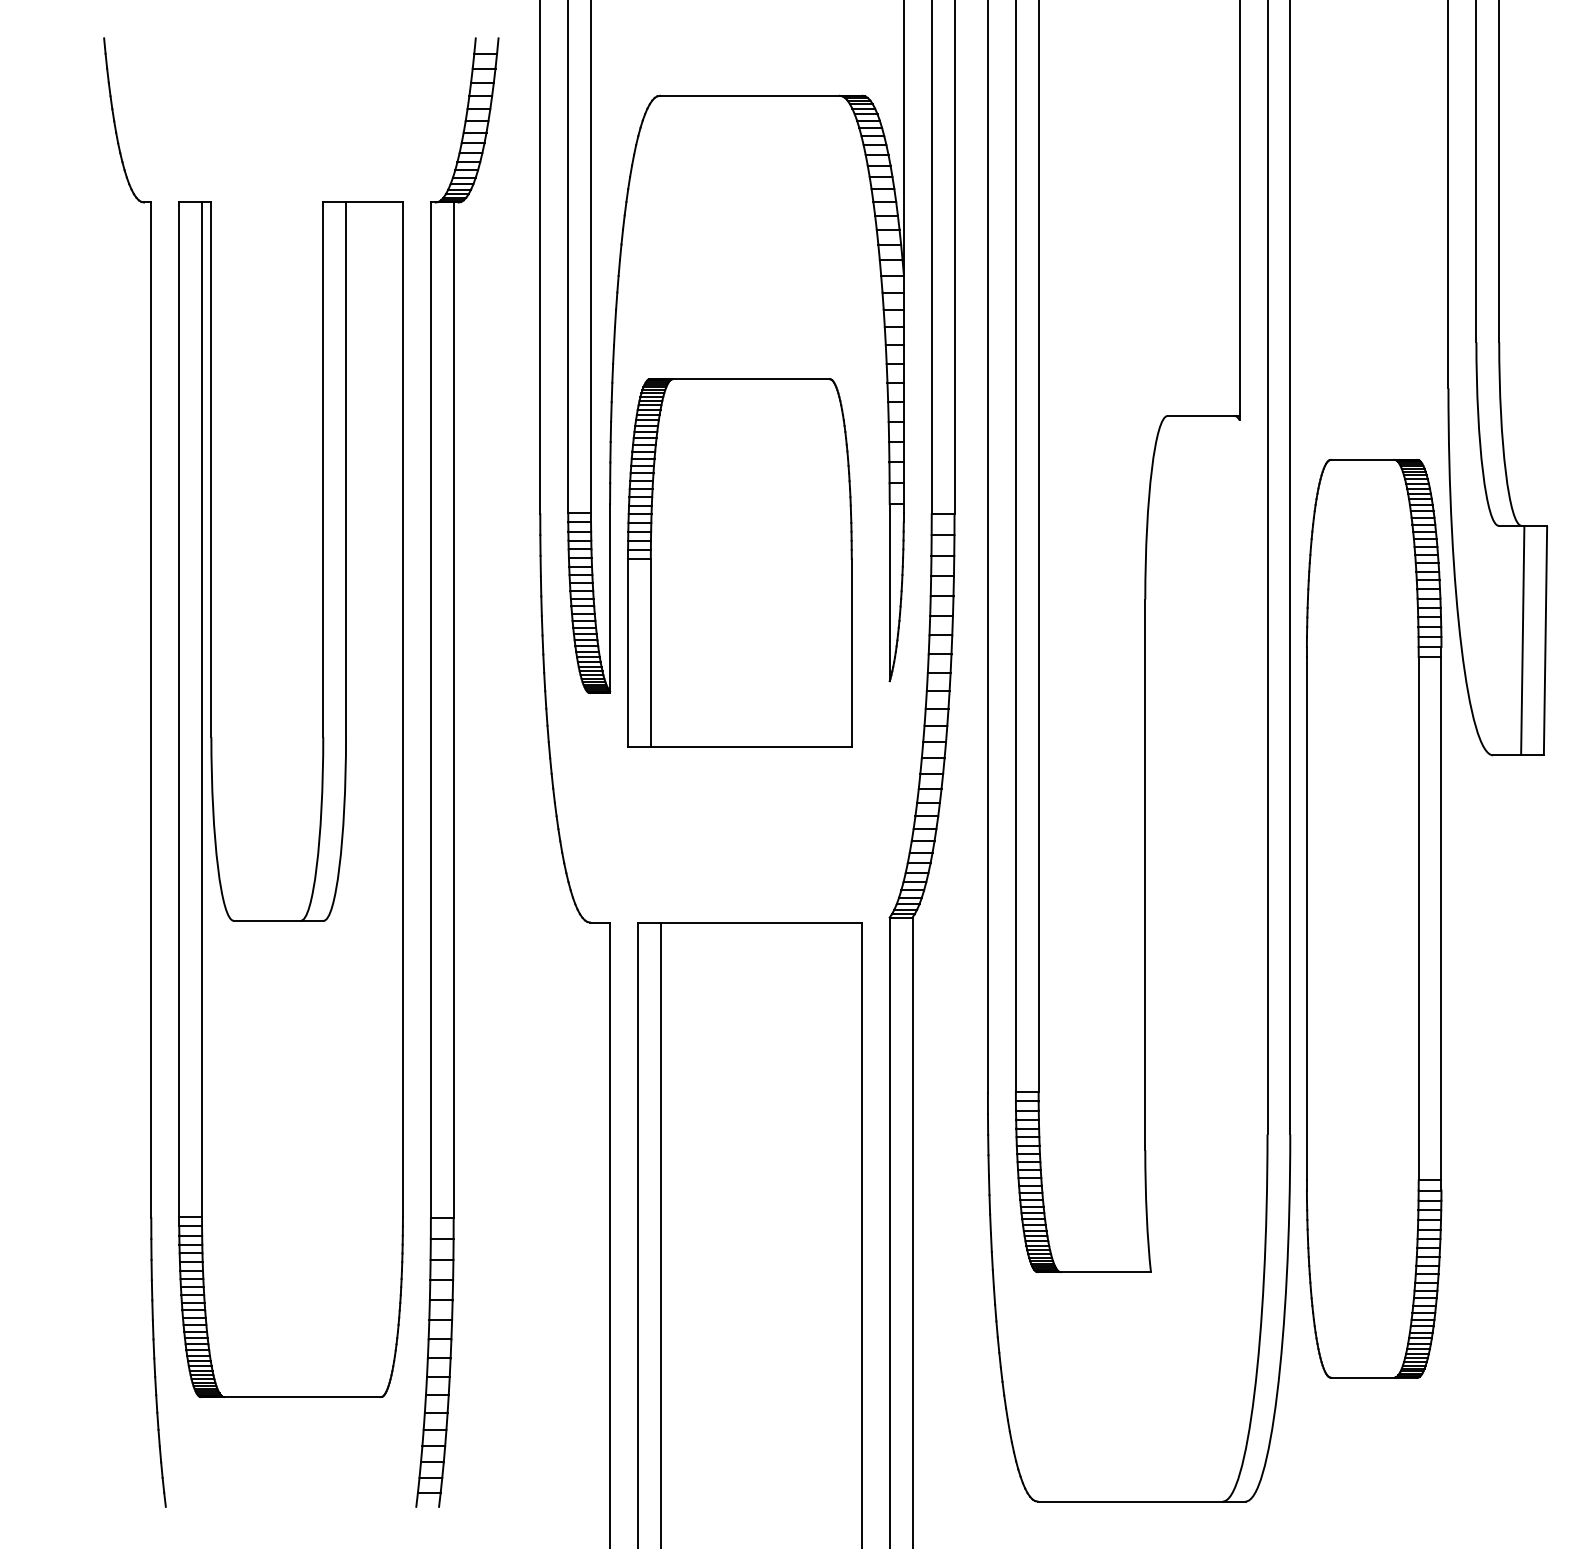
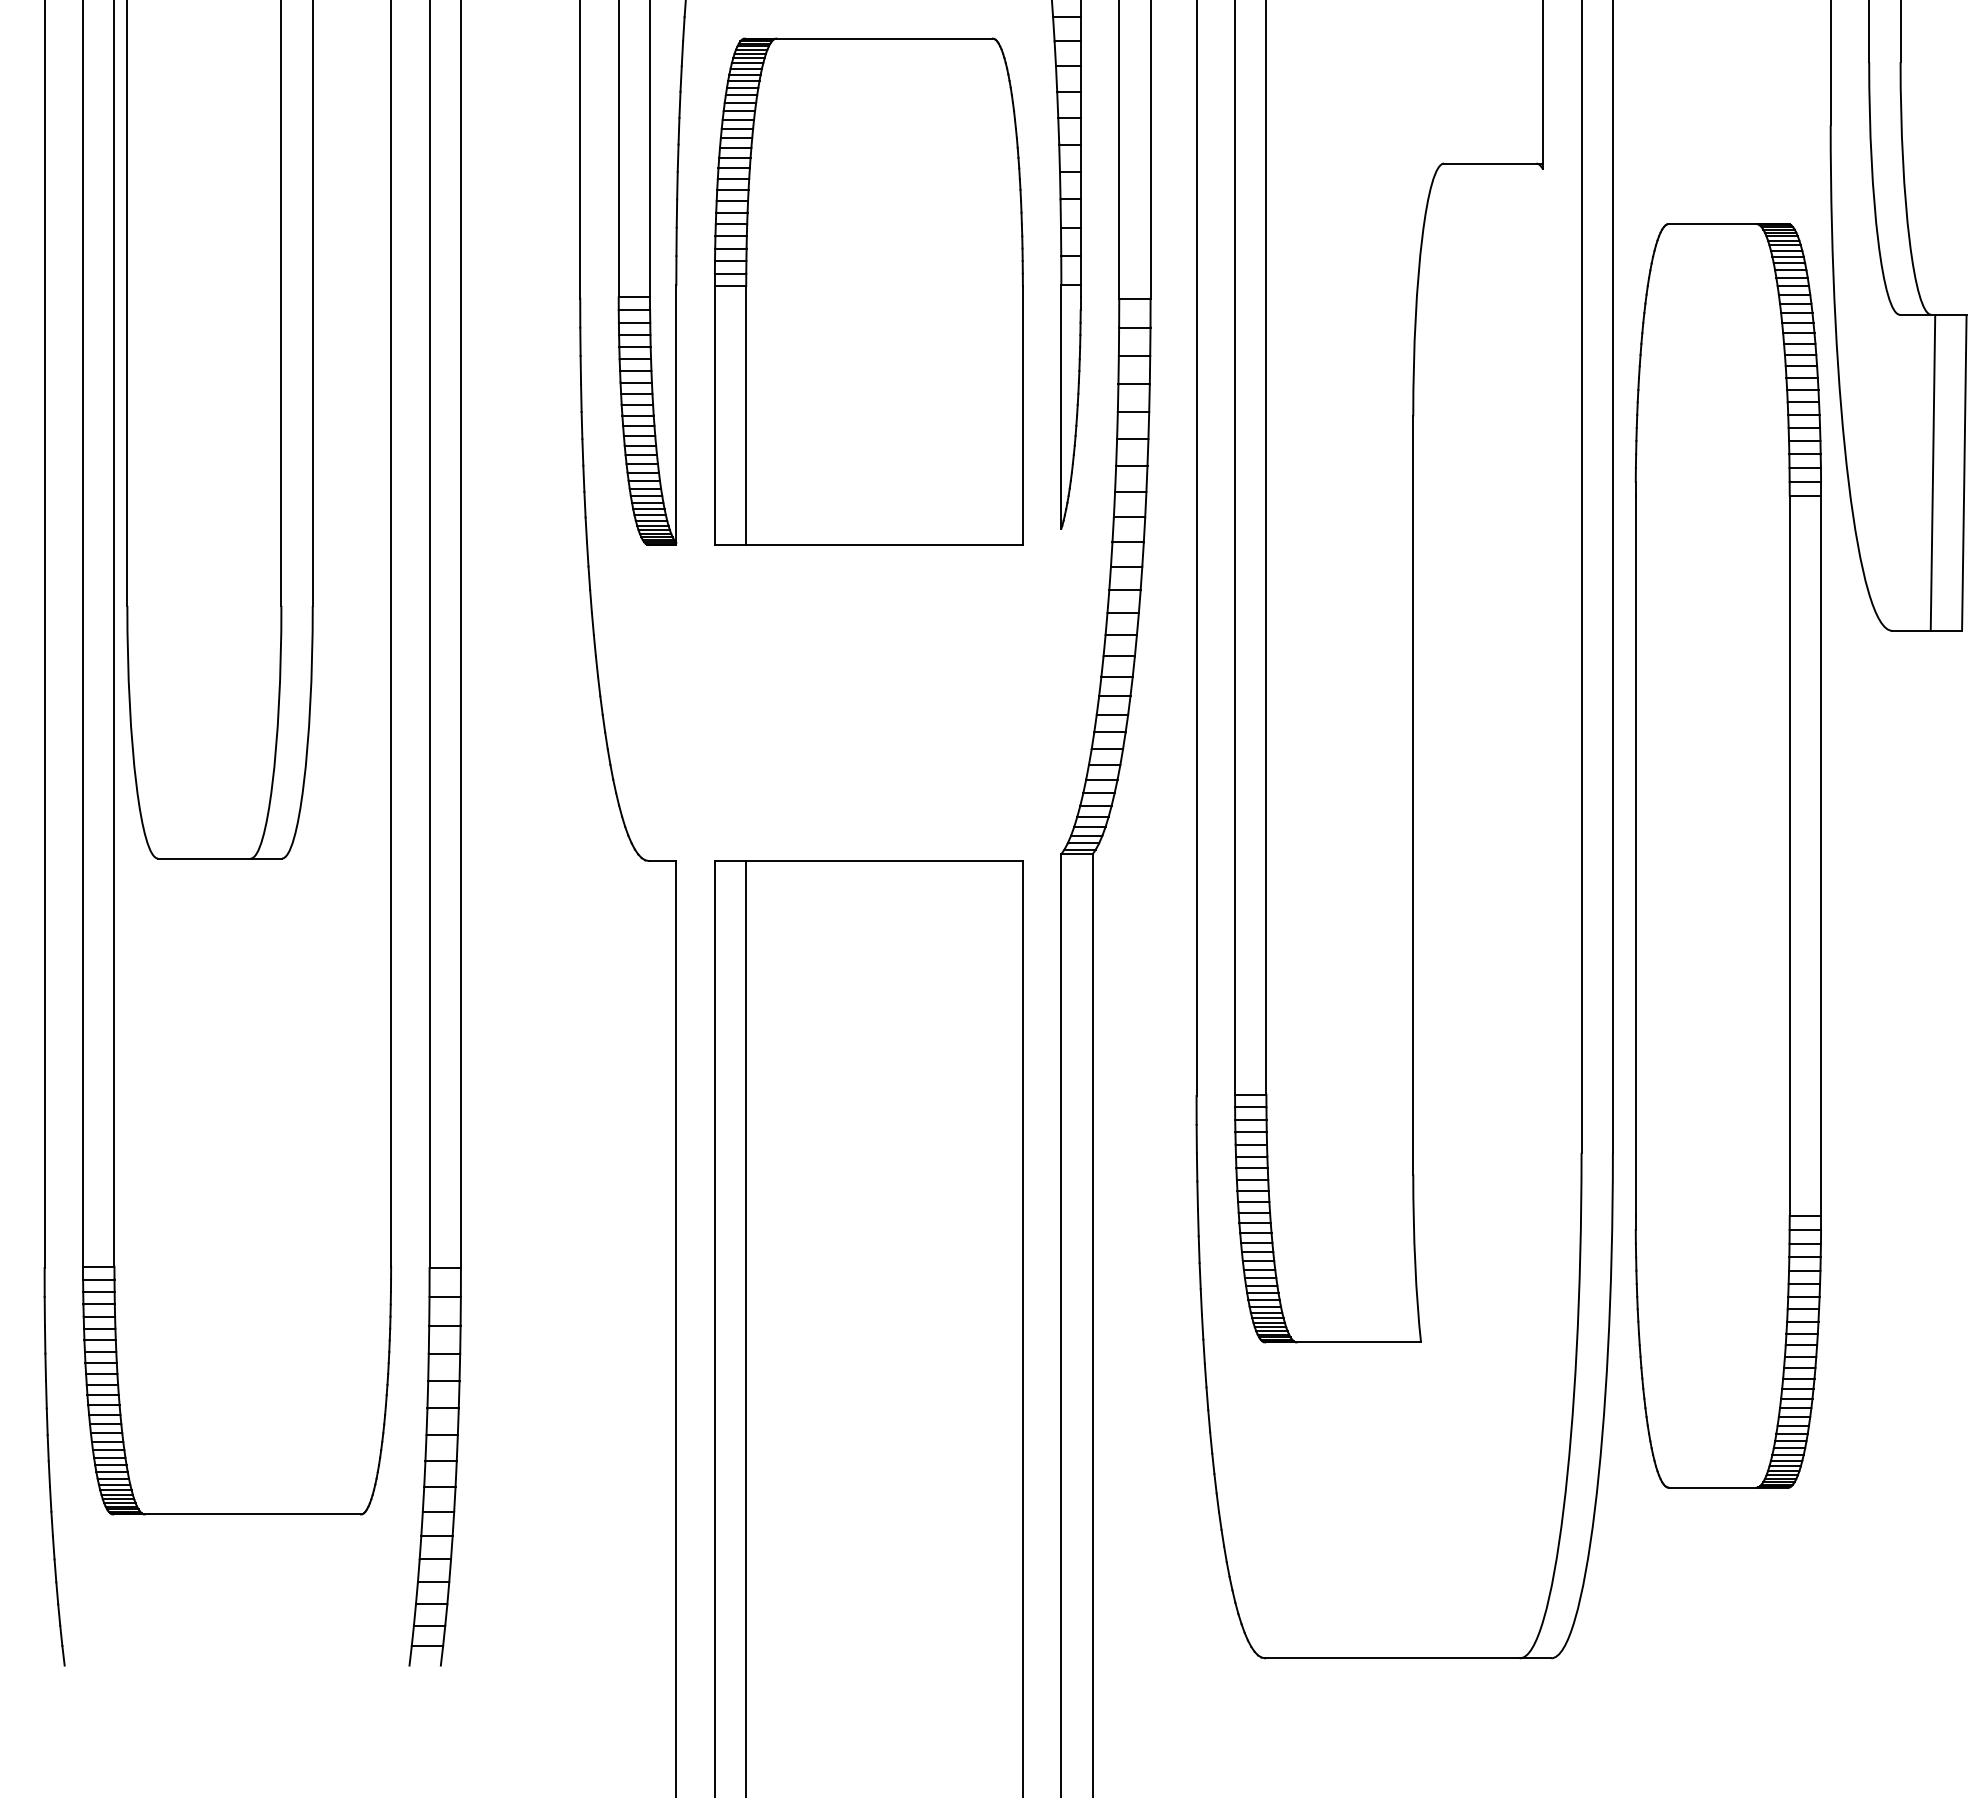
part: (739, 562) -> (868, 290), moved

